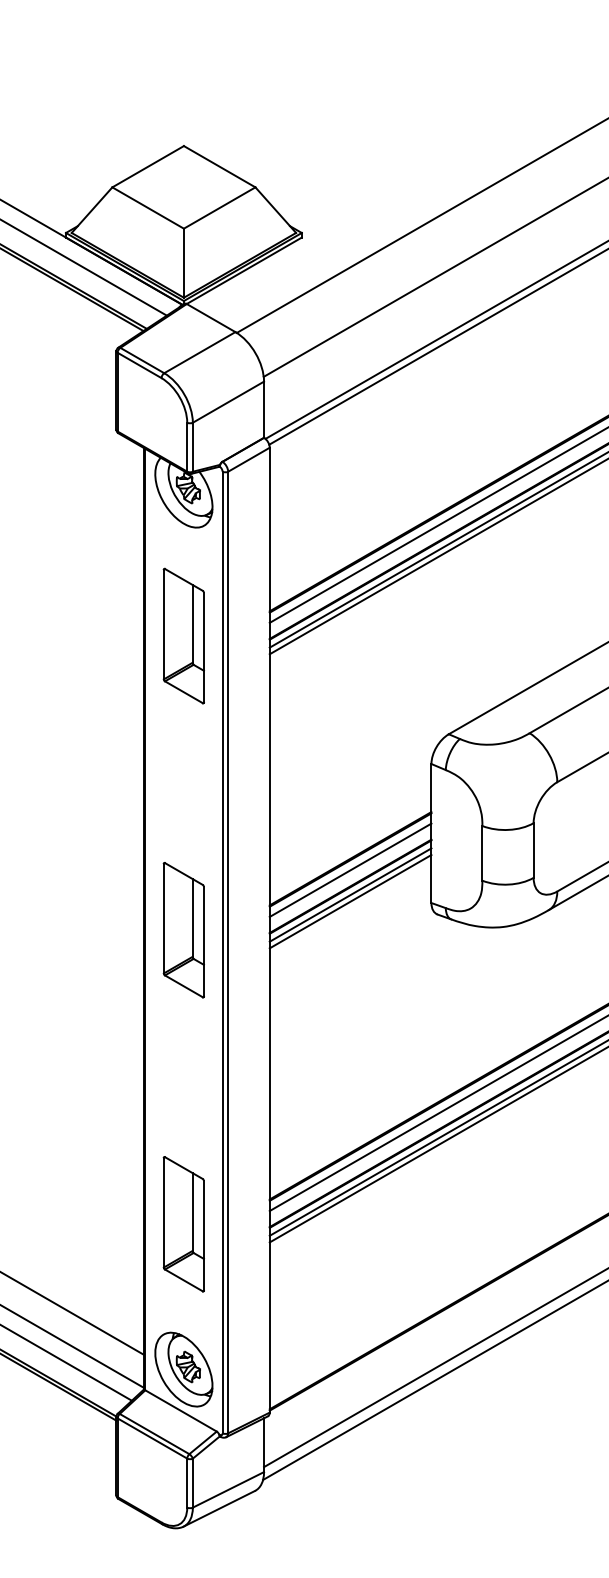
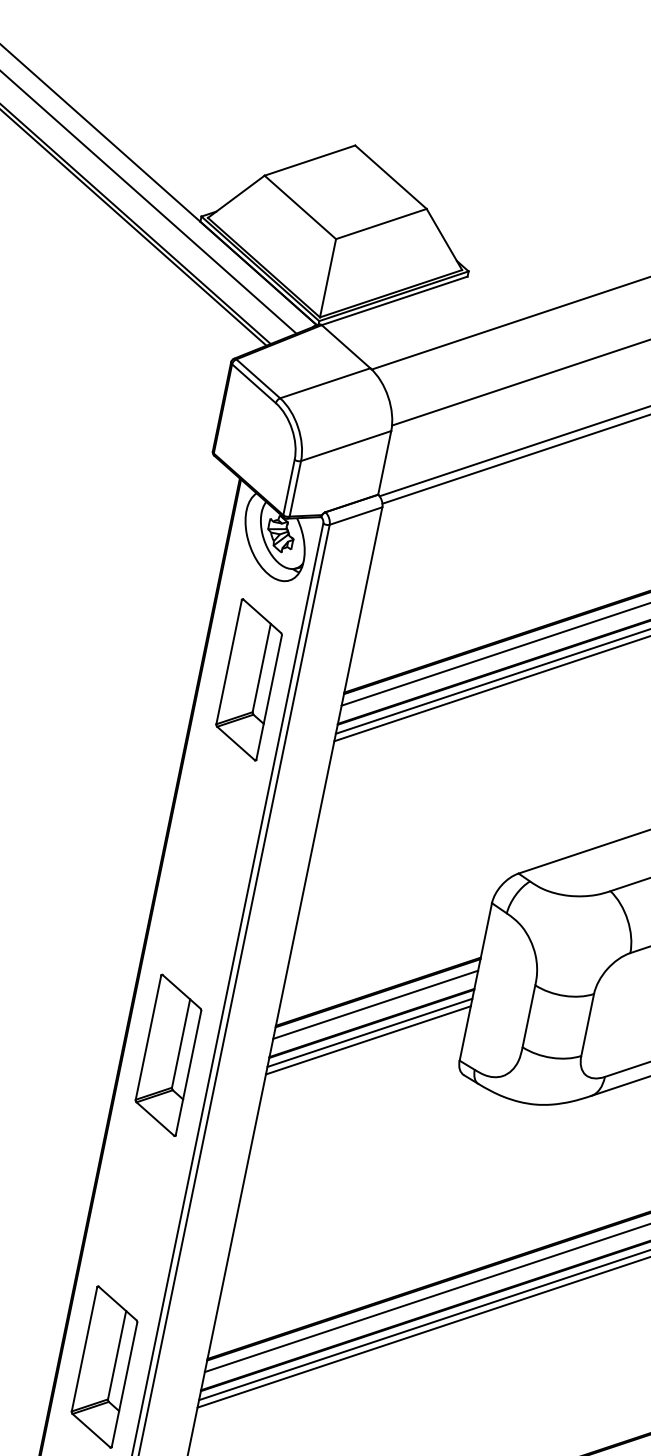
part: (183, 635) -> (248, 679), moved
part: (183, 930) -> (167, 1055), moved

